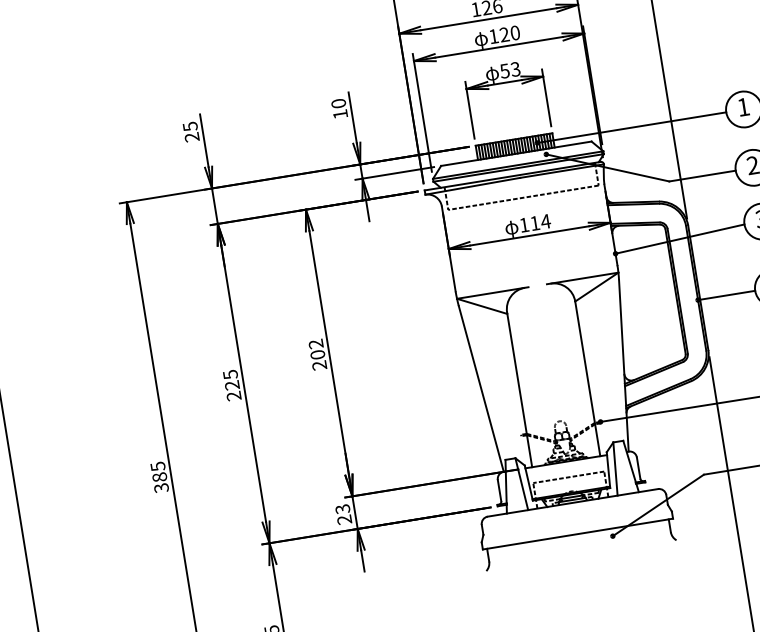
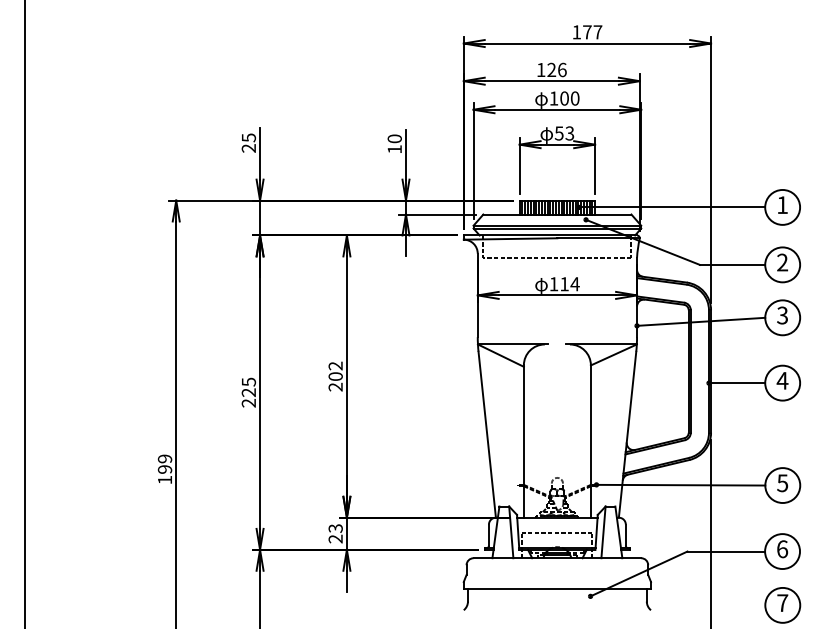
text: (504, 34) -> (564, 98), 120 -> 100
text: (159, 477) -> (164, 469), 385 -> 199

